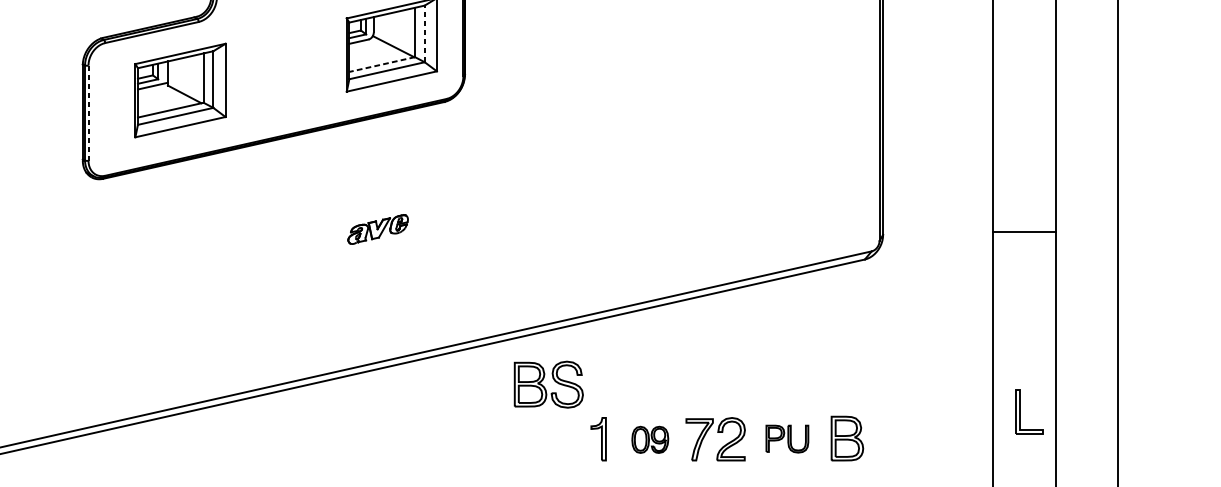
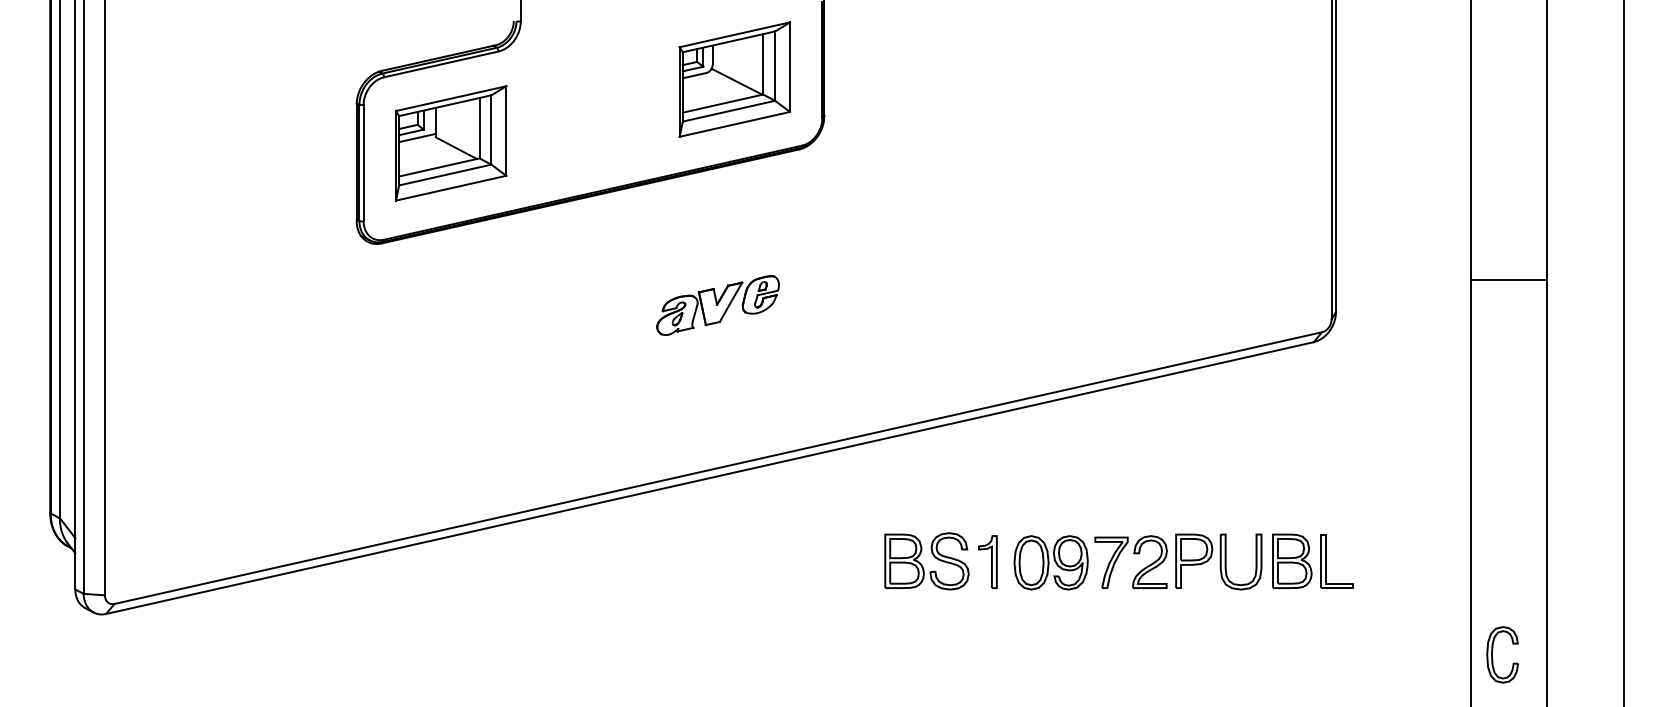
line: (425, 34) -> (775, 66), dashed -> solid
line: (381, 64) -> (722, 103), dashed -> solid
part: (180, 90) -> (451, 143), moved
line: (88, 113) -> (363, 163), dashed -> solid
part: (377, 229) -> (717, 305), size x1.67
line: (1024, 231) -> (1508, 279), moved
part: (548, 384) -> (926, 561), moved
part: (1020, 411) -> (1326, 561), moved
part: (787, 438) -> (1218, 561), size x1.67
part: (649, 439) -> (1050, 562), size x1.67

